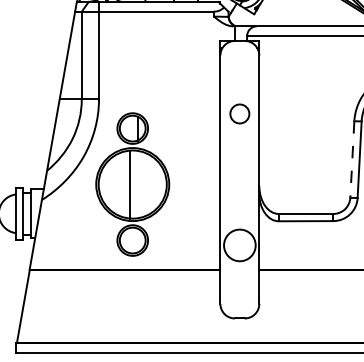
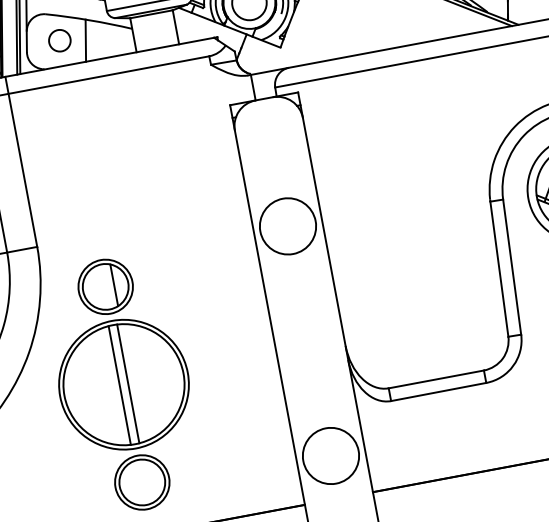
circle: (239, 113) -> (287, 225), size x1.67
line: (352, 160) -> (499, 270), dashed -> solid
line: (135, 184) -> (128, 383), added

